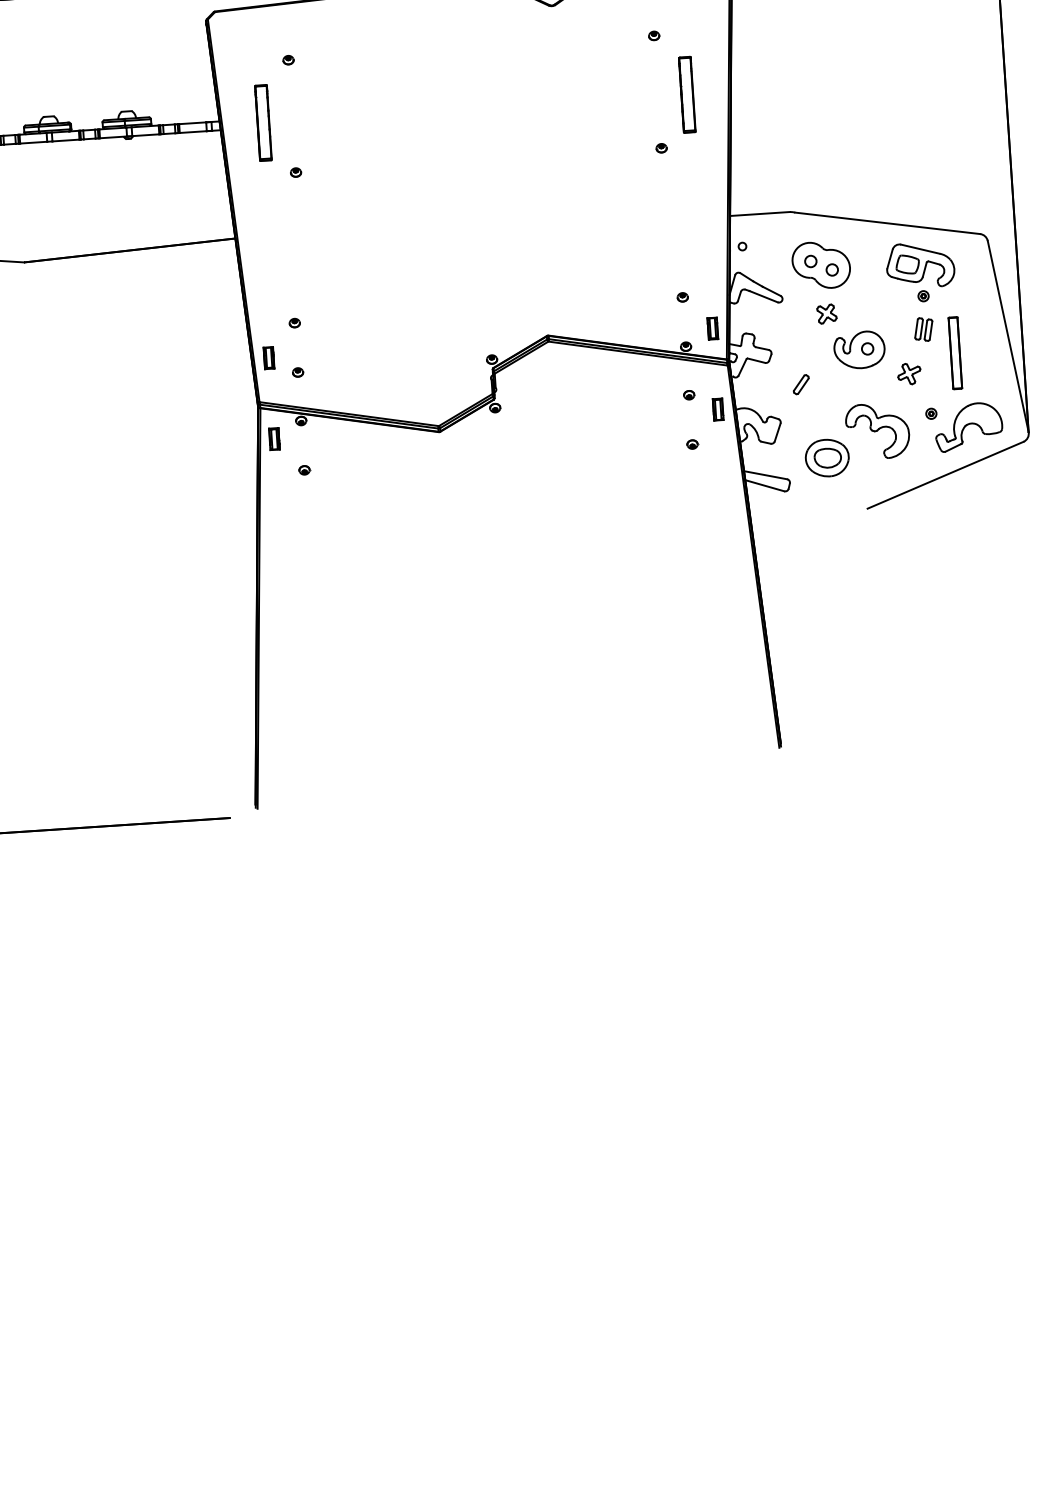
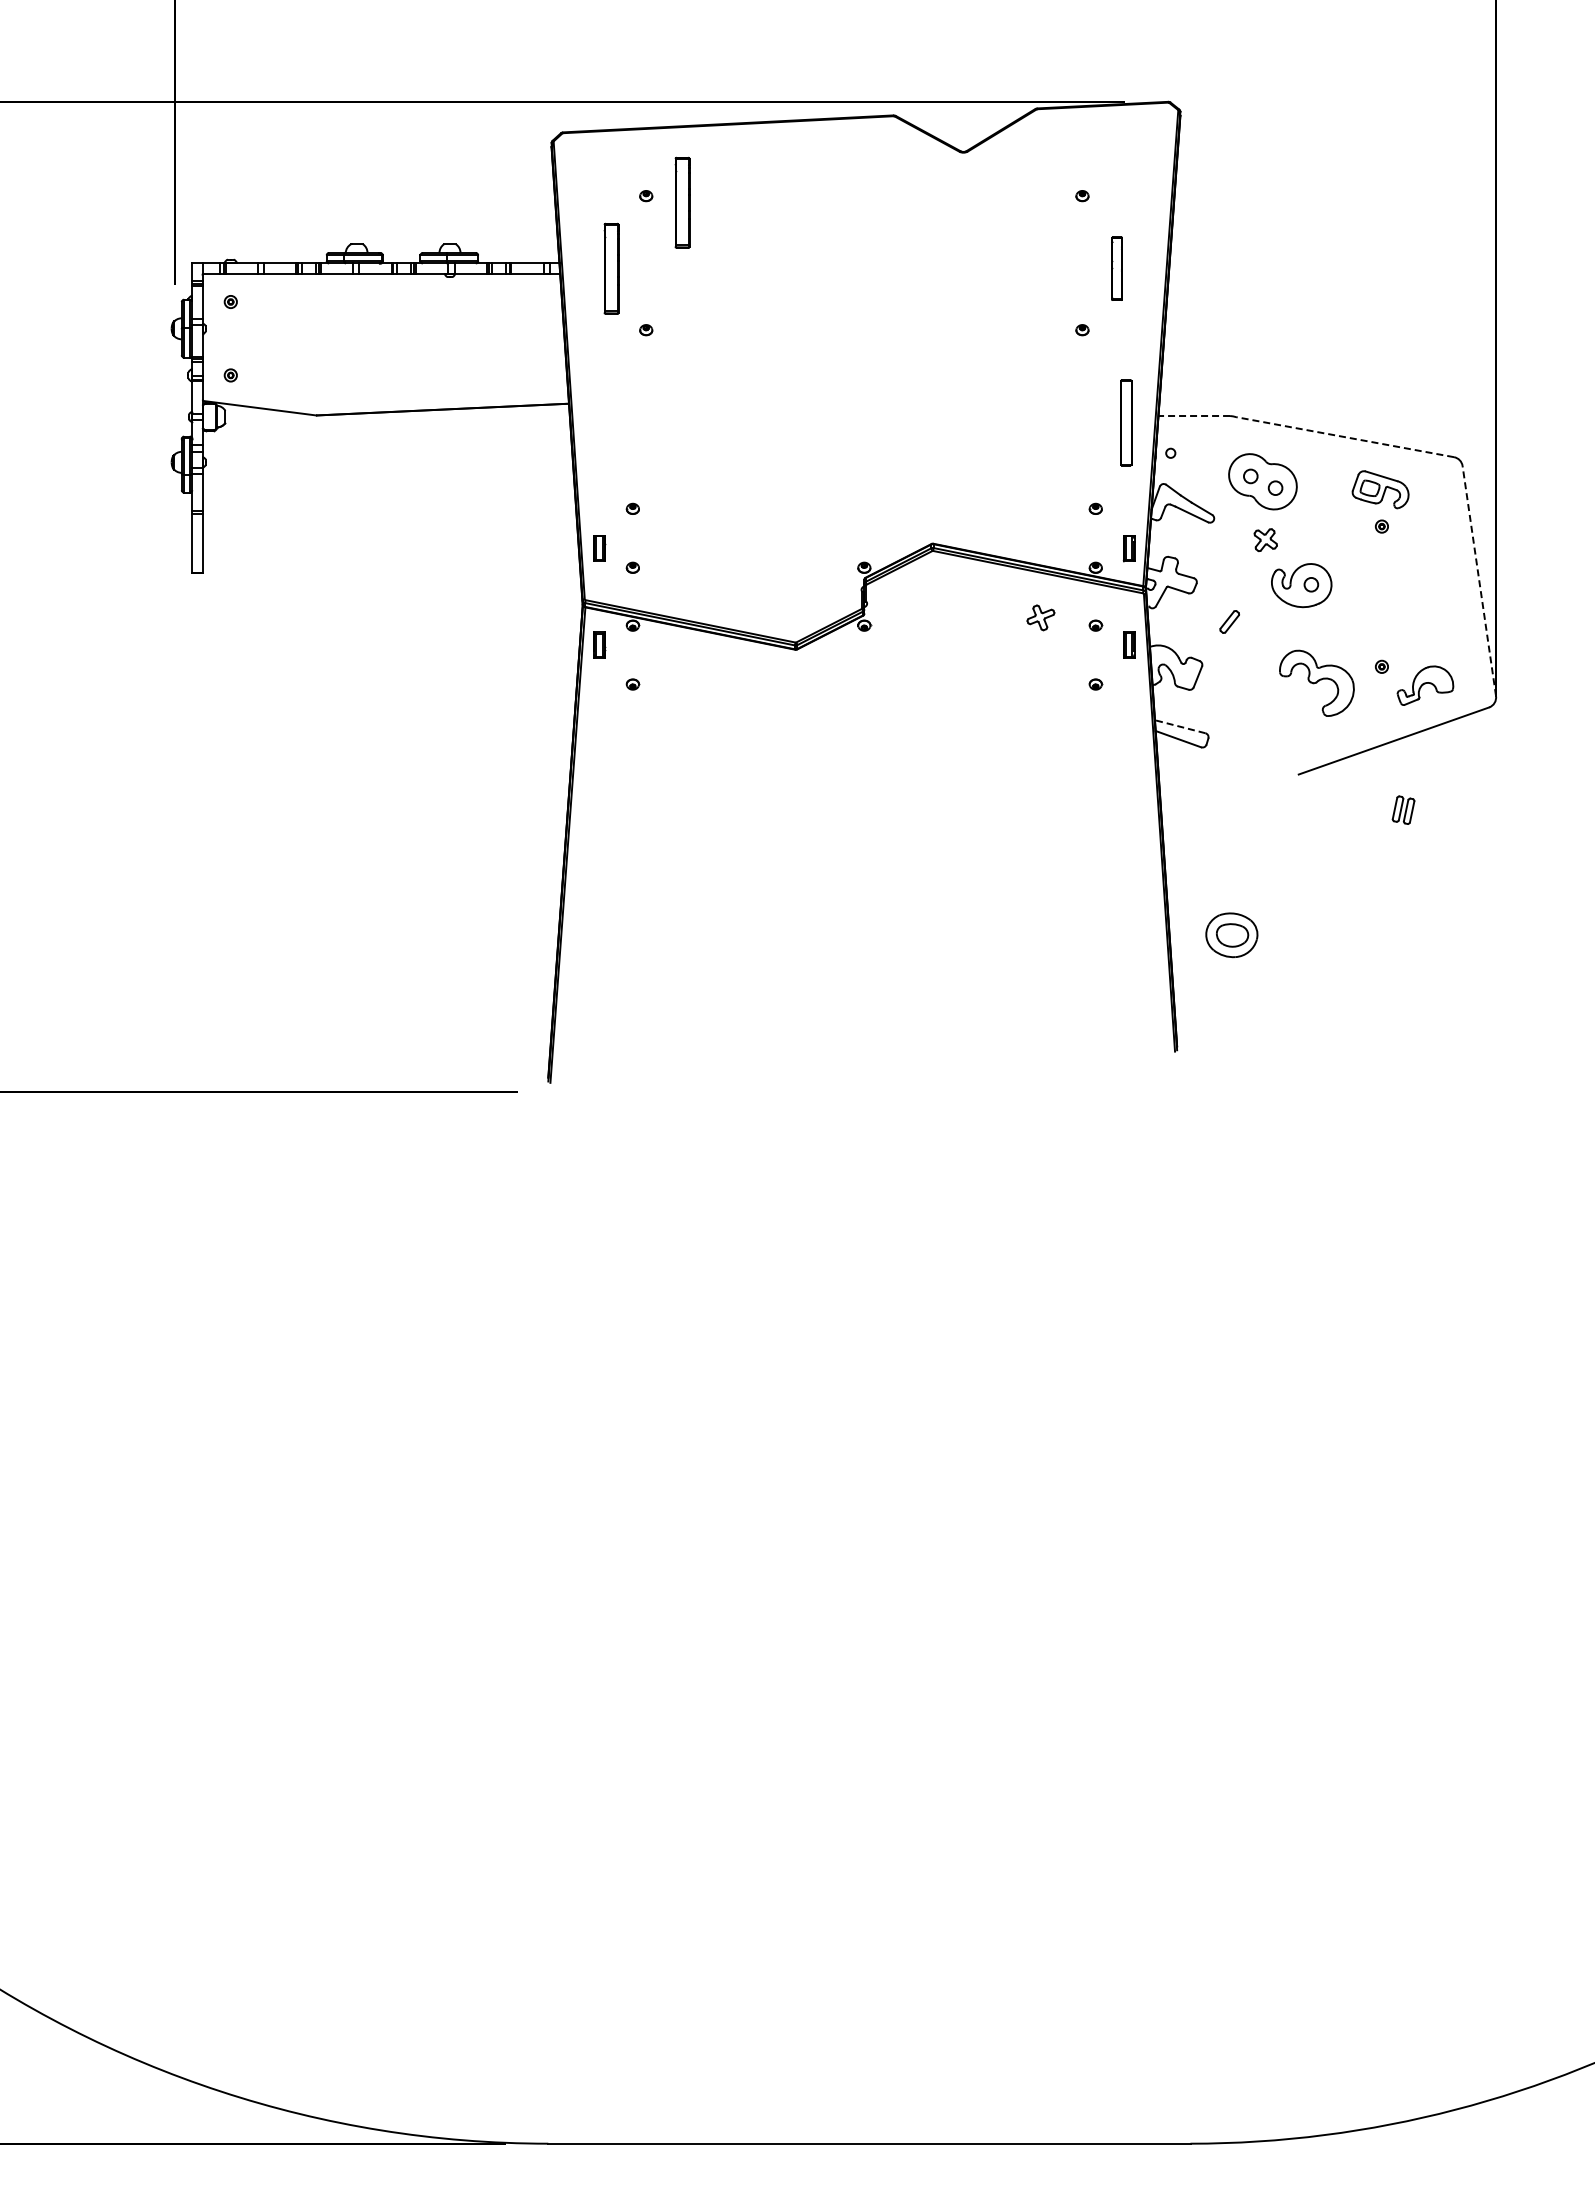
part: (319, 63) -> (682, 202), added
part: (686, 94) -> (1116, 268), size x0.7
line: (760, 214) -> (1194, 416), solid -> dashed
line: (888, 223) -> (1345, 437), solid -> dashed
part: (920, 265) -> (1380, 489), size x0.7
part: (923, 328) -> (1403, 809), moved
line: (1008, 335) -> (1479, 580), solid -> dashed
part: (955, 352) -> (1126, 422), moved
part: (908, 373) -> (1040, 617), moved
part: (968, 427) -> (1425, 685), size x0.7
part: (827, 458) -> (1231, 935), moved
line: (765, 475) -> (1179, 726), solid -> dashed

